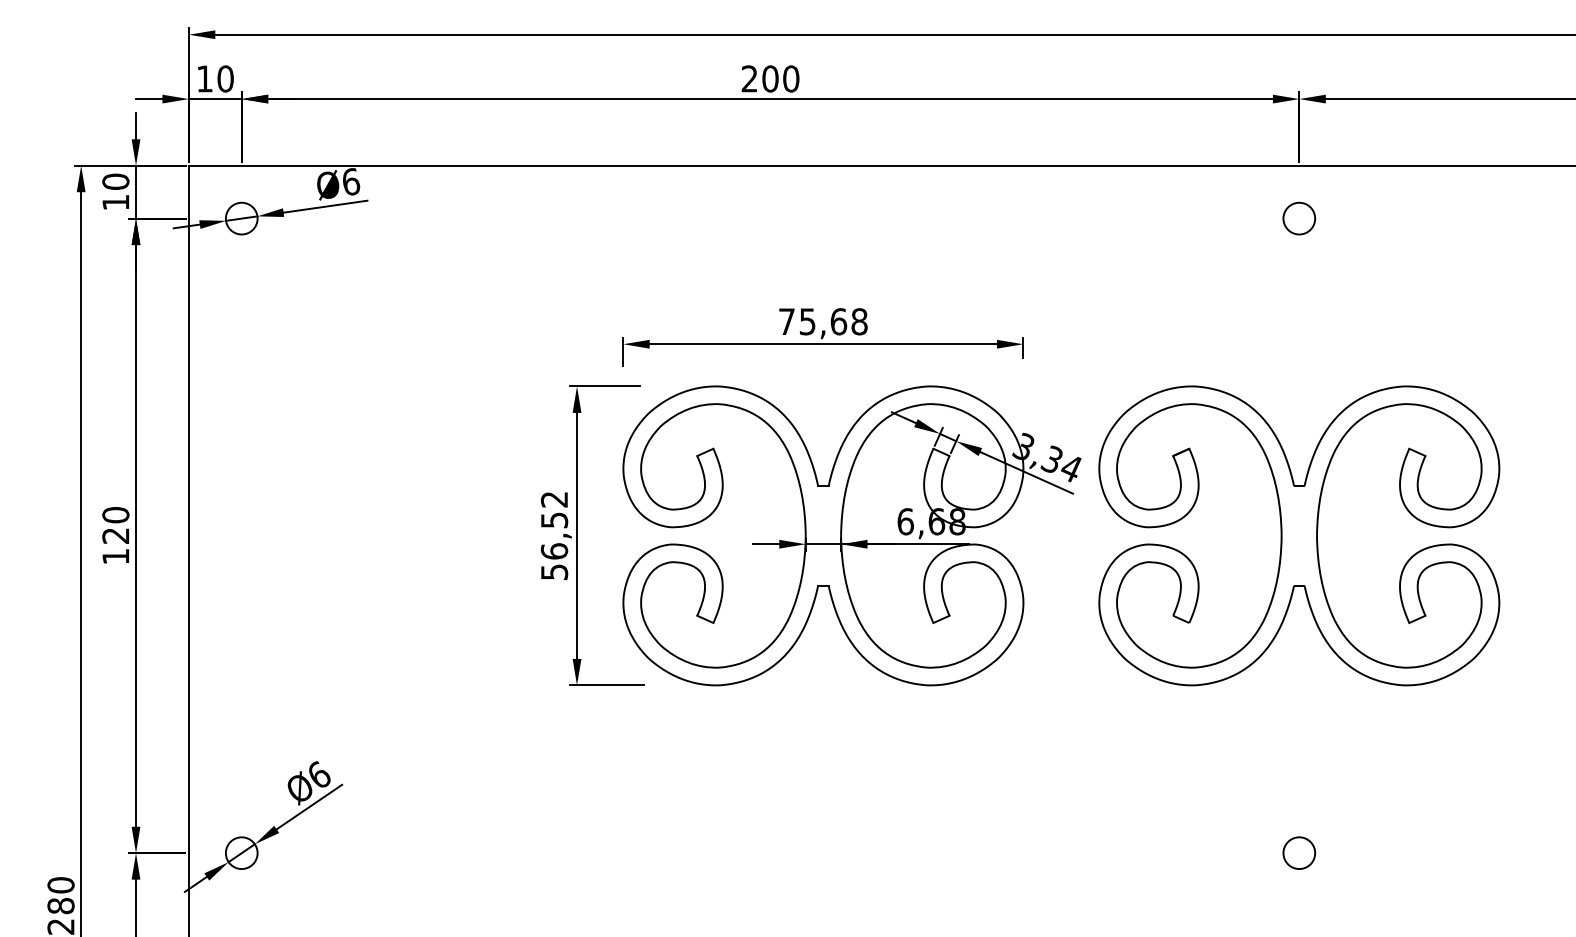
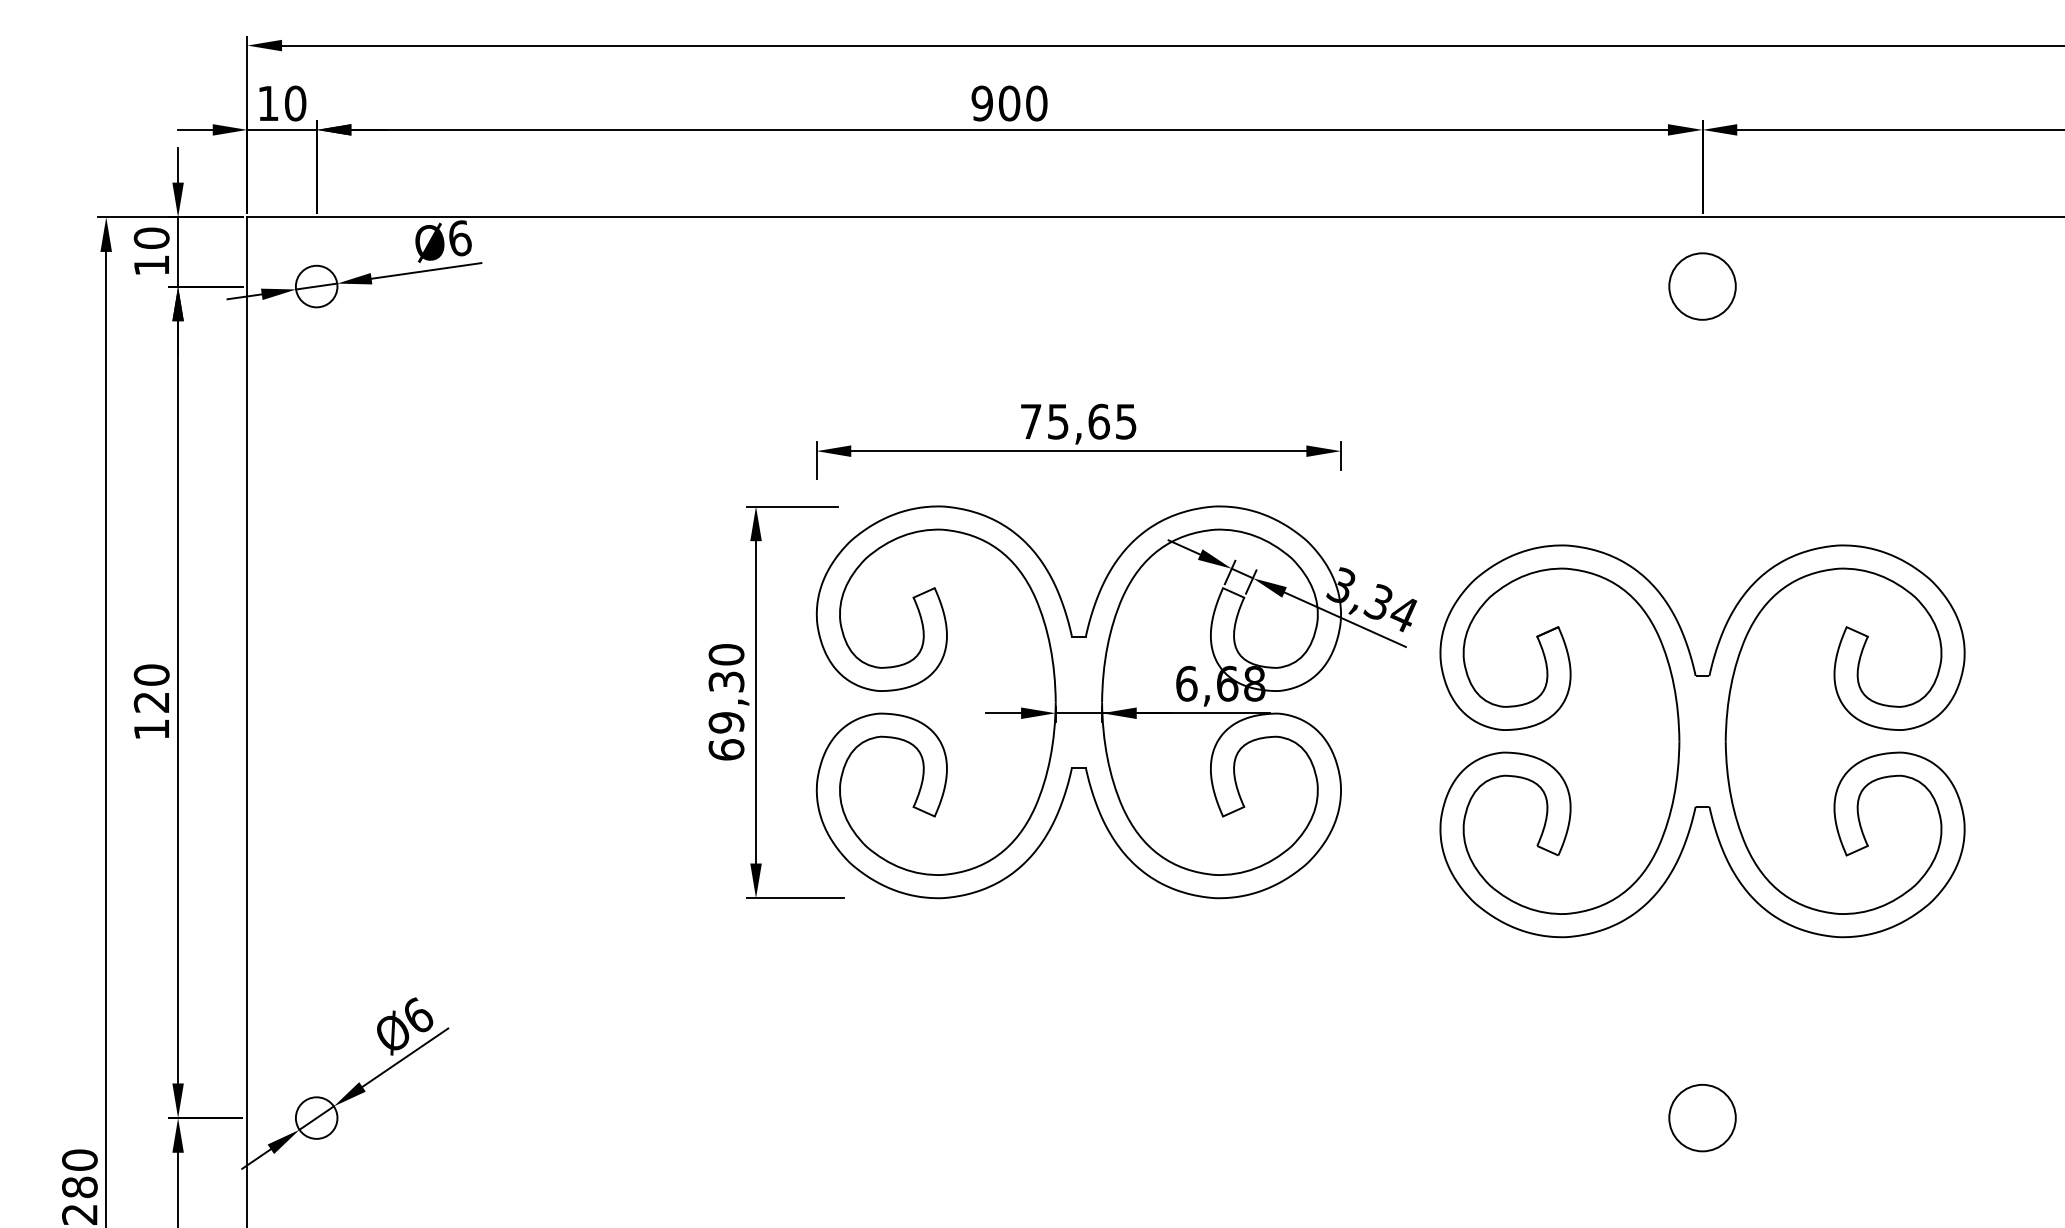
text: (749, 78) -> (981, 103), 200 -> 900
circle: (1299, 218) -> (1702, 286), size x1.6
text: (858, 321) -> (1125, 421), 75,68 -> 75,65
text: (554, 536) -> (726, 702), 56,52 -> 69,30
part: (1299, 536) -> (1702, 741), moved
circle: (1299, 852) -> (1702, 1117), size x1.6

